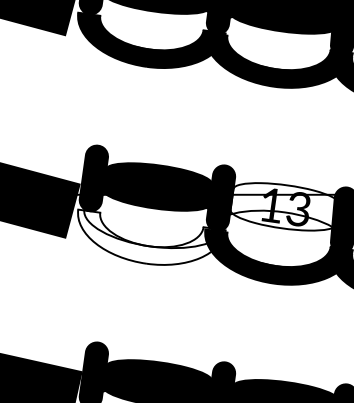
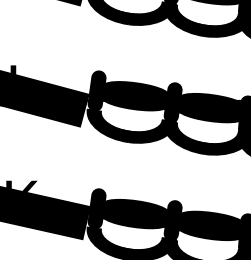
fill: (283, 205) -> (210, 107), added
fill: (151, 235) -> (131, 125), added

